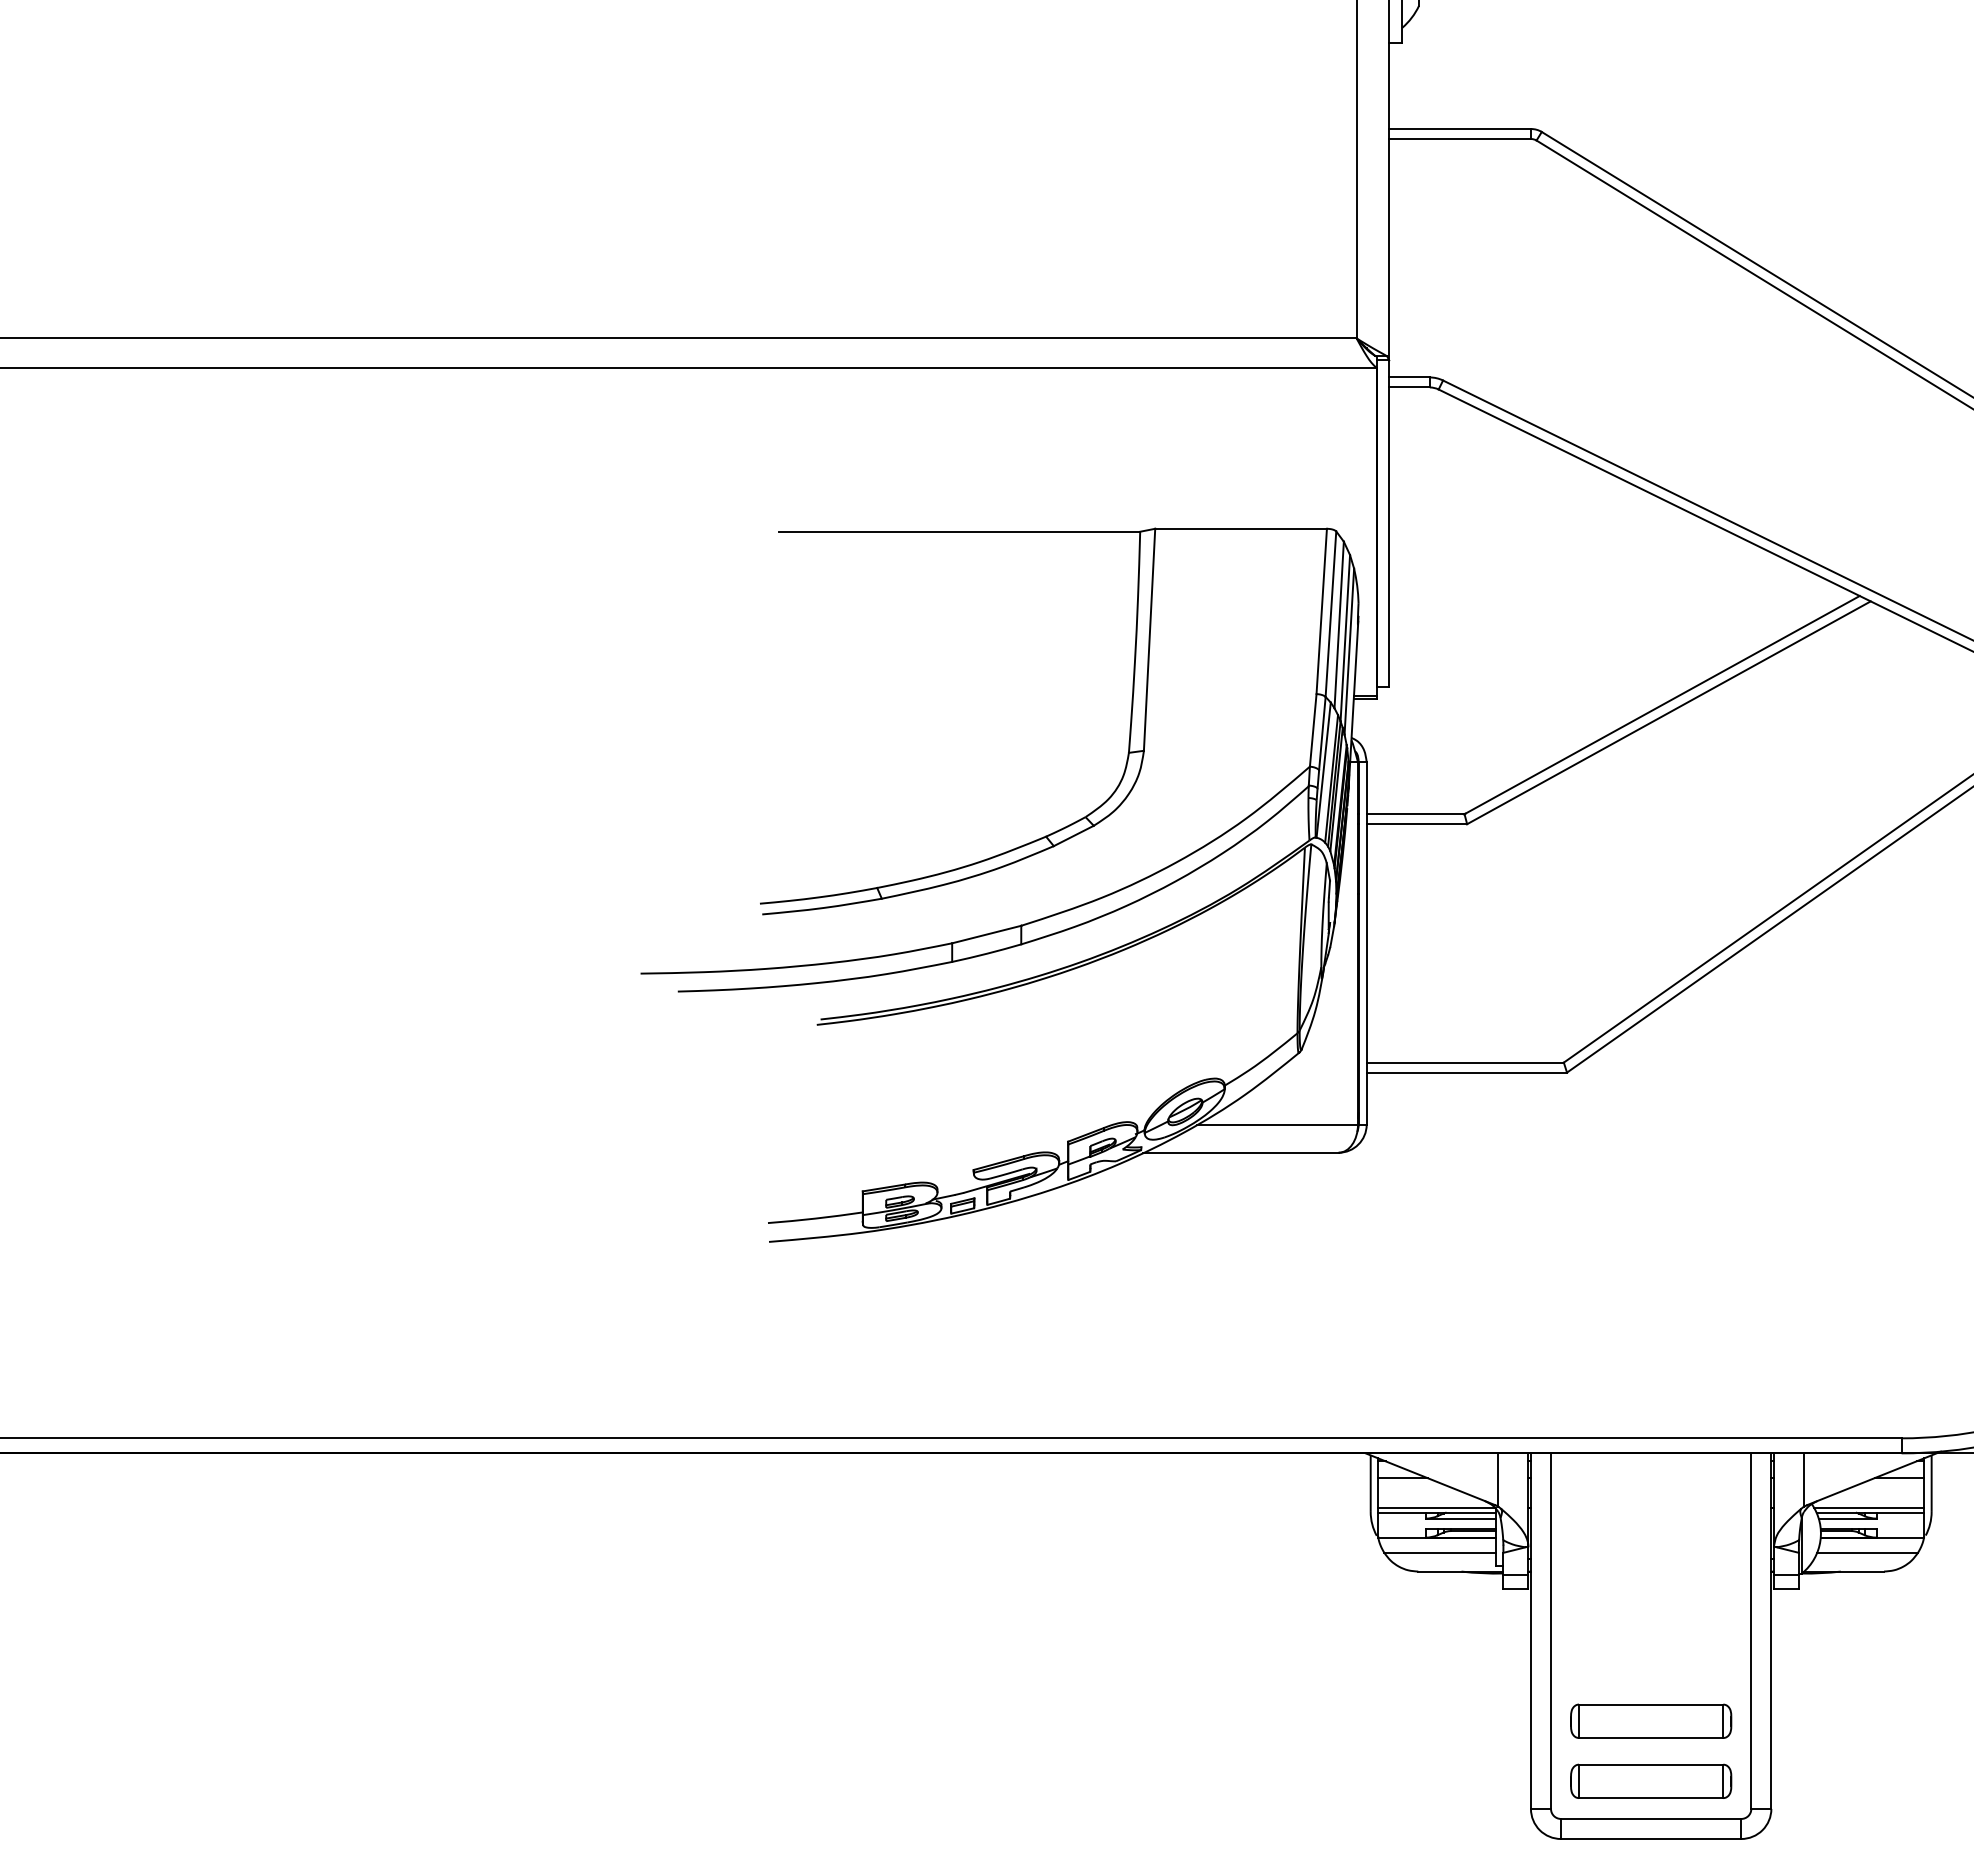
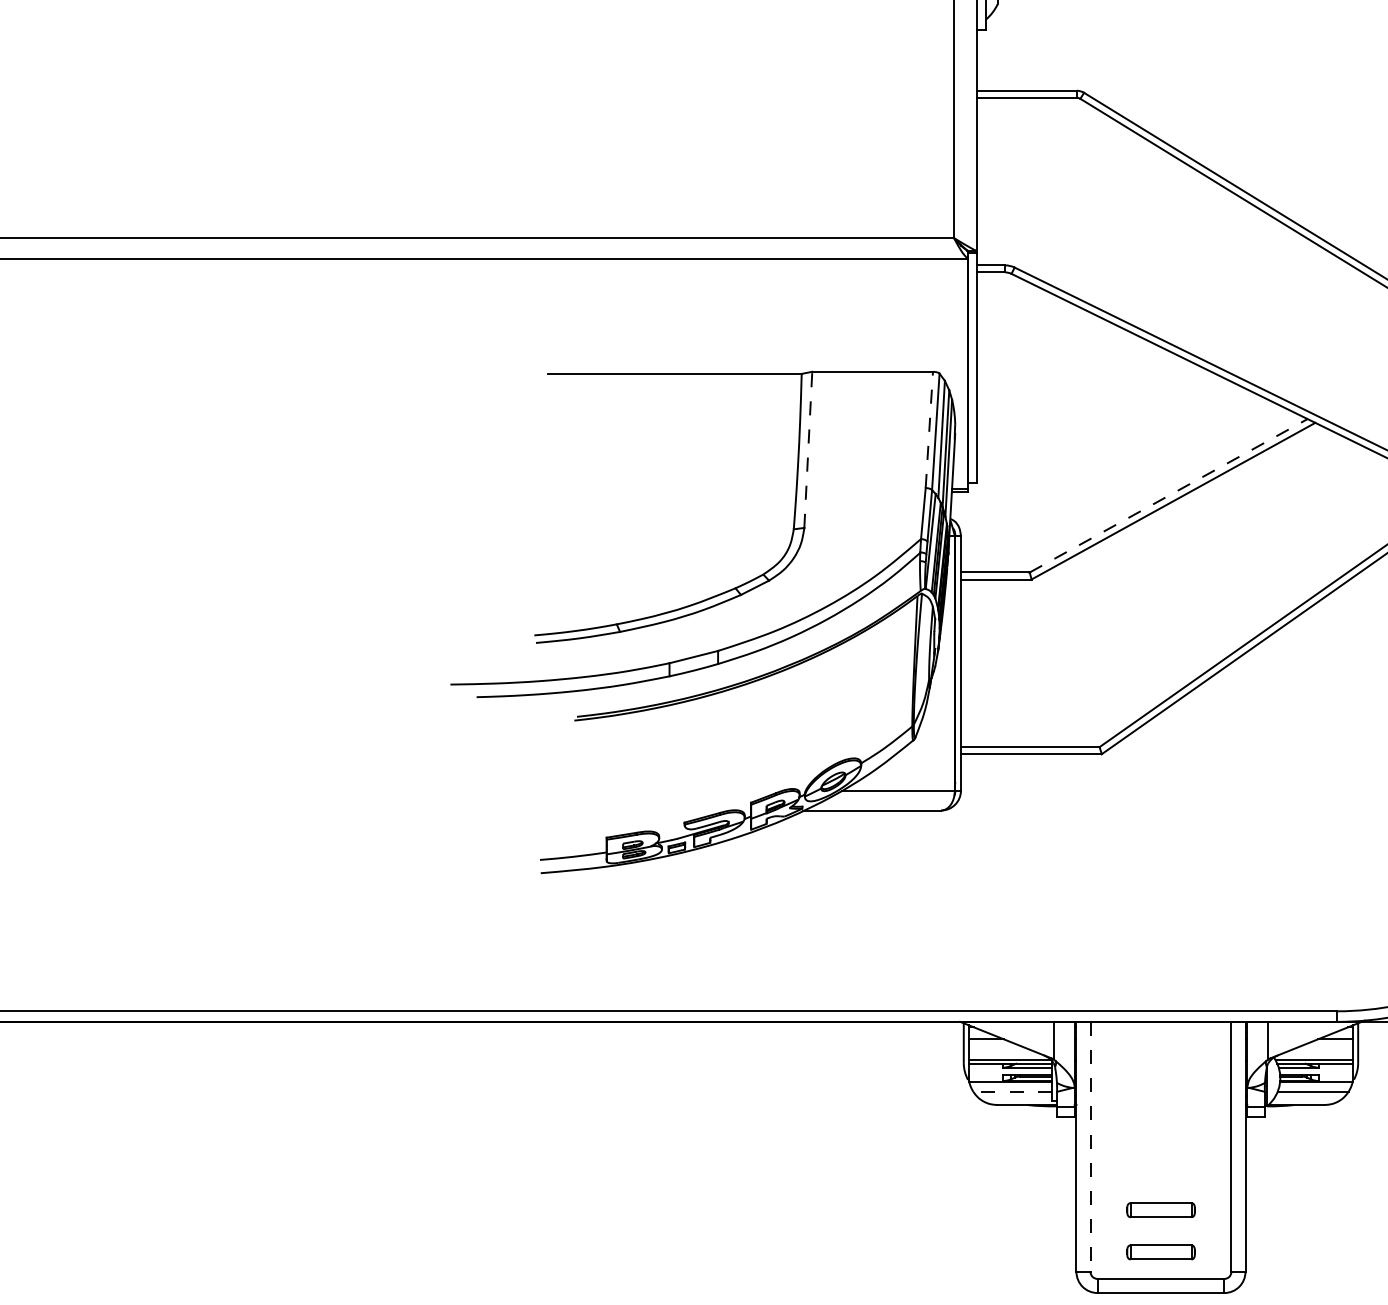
line: (1321, 611) -> (929, 429), solid -> dashed
line: (1149, 639) -> (808, 449), solid -> dashed
line: (1662, 705) -> (1168, 496), solid -> dashed
line: (1440, 1552) -> (1012, 1091), solid -> dashed
line: (1551, 1631) -> (1090, 1147), solid -> dashed
part: (1651, 1720) -> (1161, 1209), size x0.6
part: (1651, 1780) -> (1161, 1251), size x0.6

